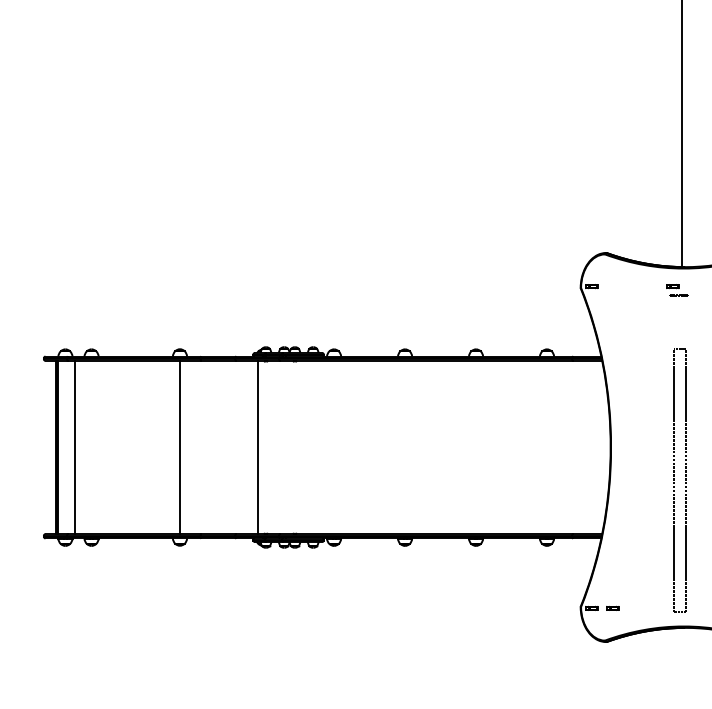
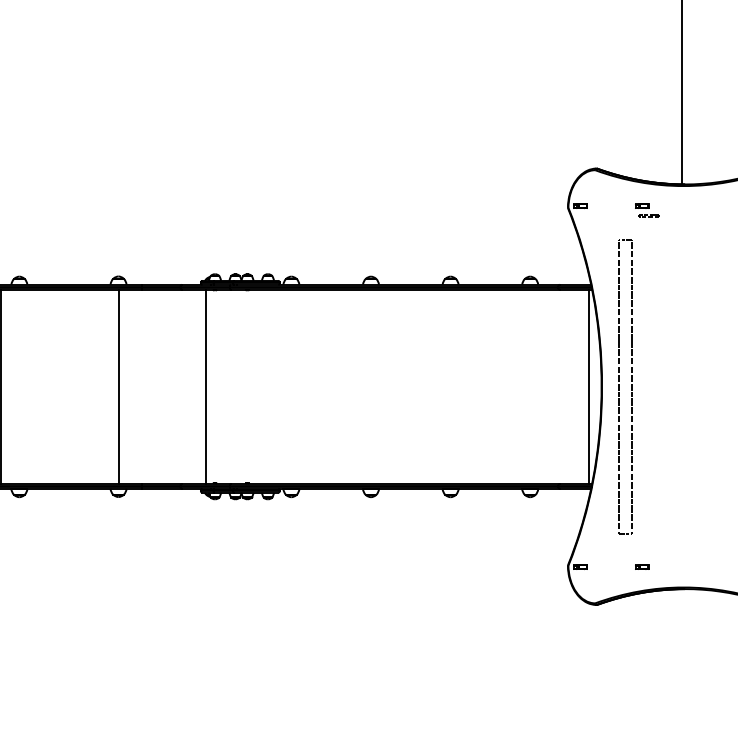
part: (677, 290) -> (647, 210), moved
line: (599, 447) -> (589, 386), added
part: (679, 480) -> (624, 386), moved
part: (612, 607) -> (641, 566), moved

